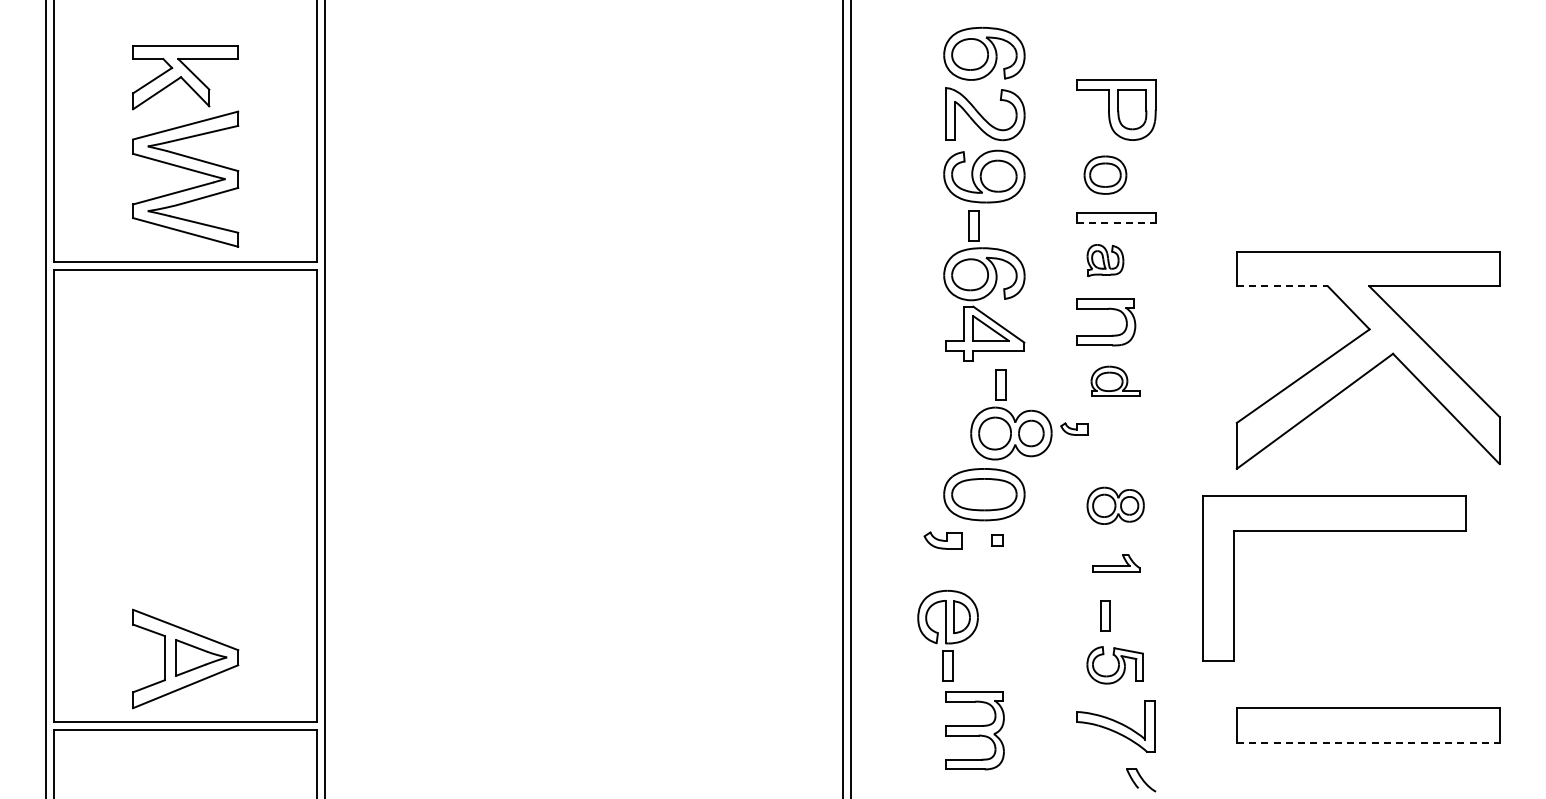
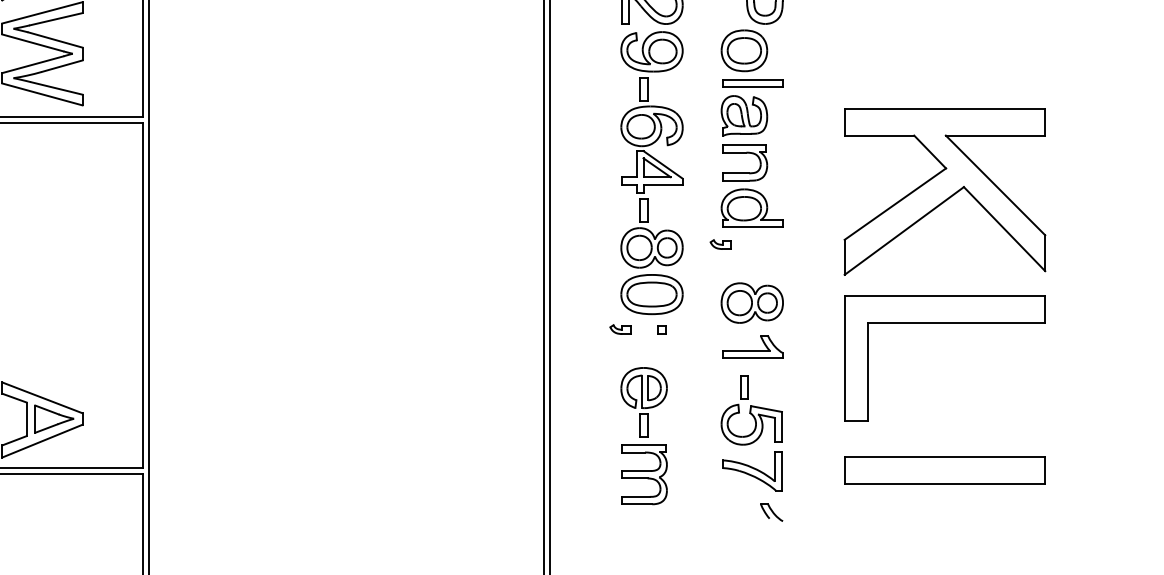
part: (1105, 174) -> (744, 50), size x1.43
line: (1116, 222) -> (752, 86), dashed -> solid
part: (1105, 260) -> (744, 115), size x1.67
line: (1282, 286) -> (879, 135), dashed -> solid
part: (1115, 381) -> (752, 208), size x1.67
part: (1011, 414) -> (652, 233), moved
part: (1115, 505) -> (752, 302), size x1.43
part: (1334, 531) -> (945, 322), moved
part: (942, 540) -> (620, 329), size x0.71
part: (1116, 563) -> (752, 347), size x1.67
part: (947, 635) -> (643, 402), moved
part: (1114, 665) -> (751, 424), size x1.43
line: (1368, 742) -> (945, 483), dashed -> solid

